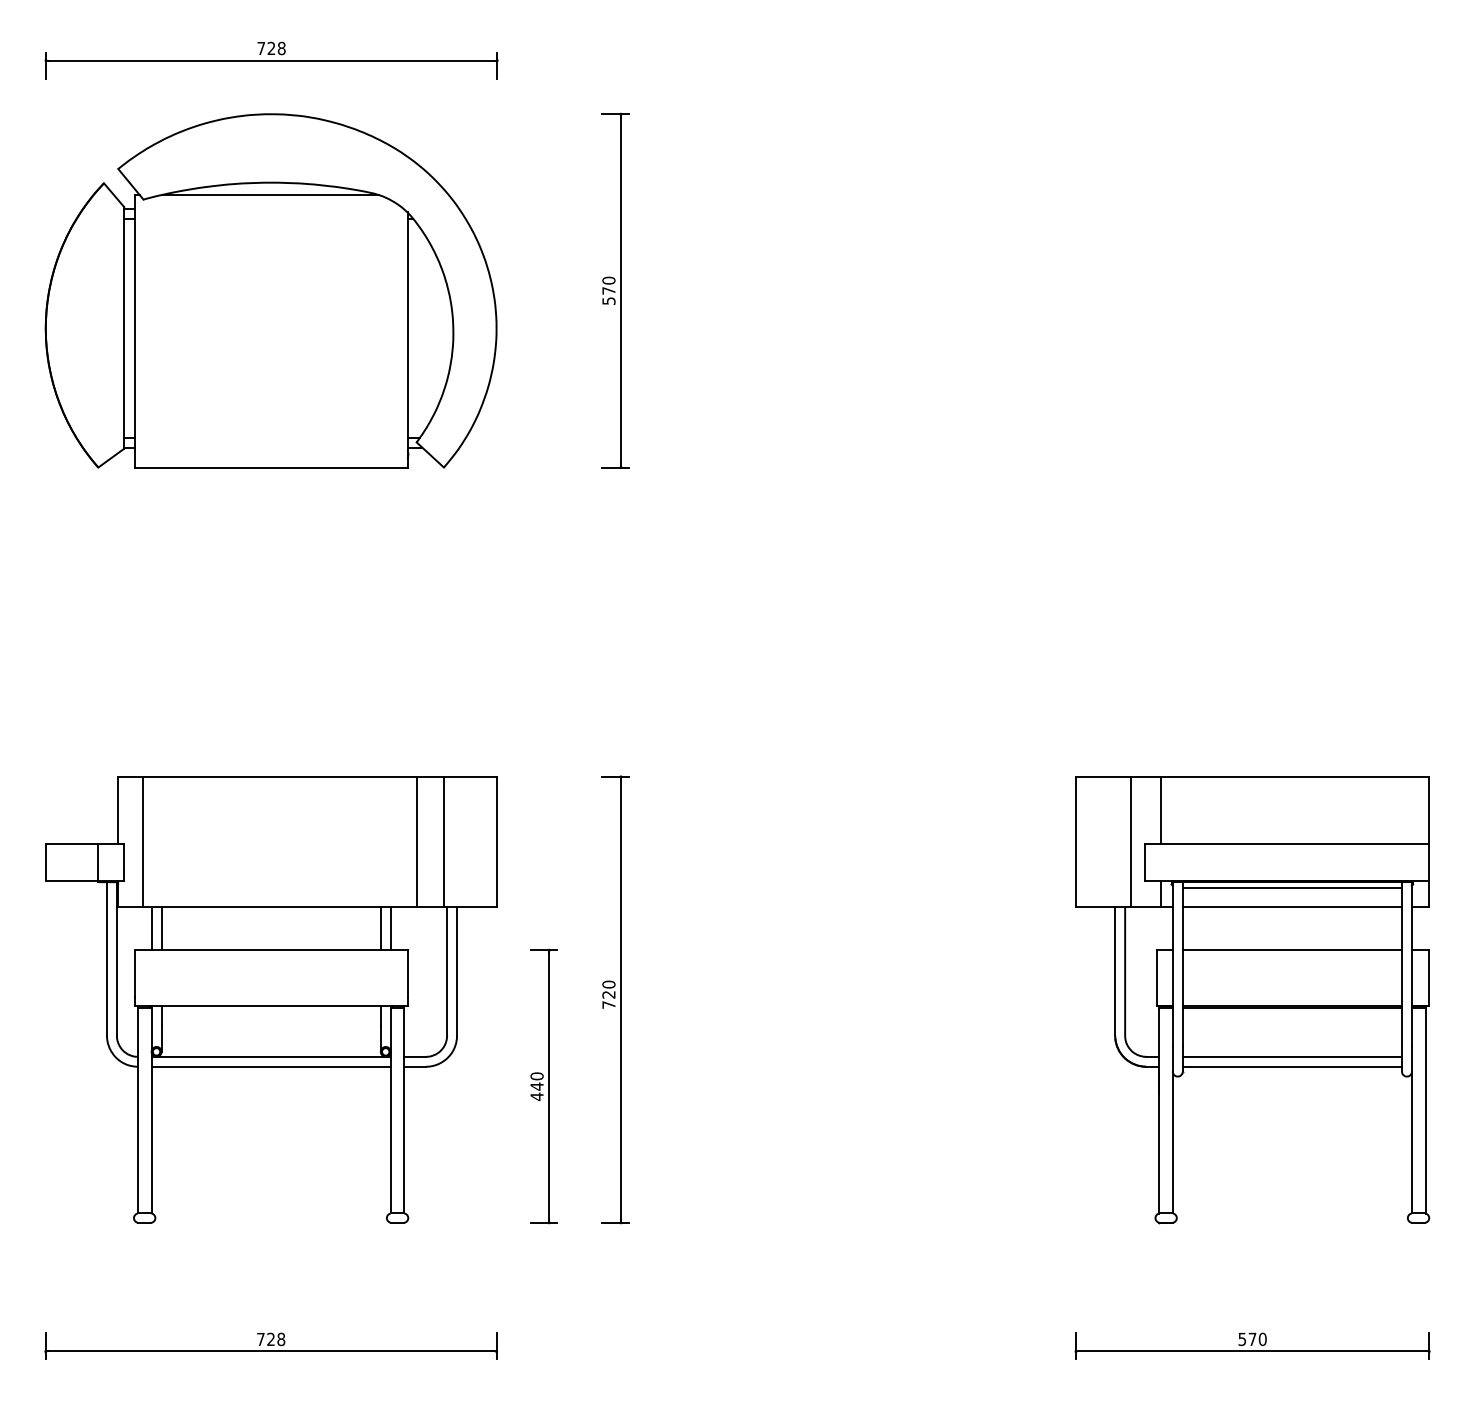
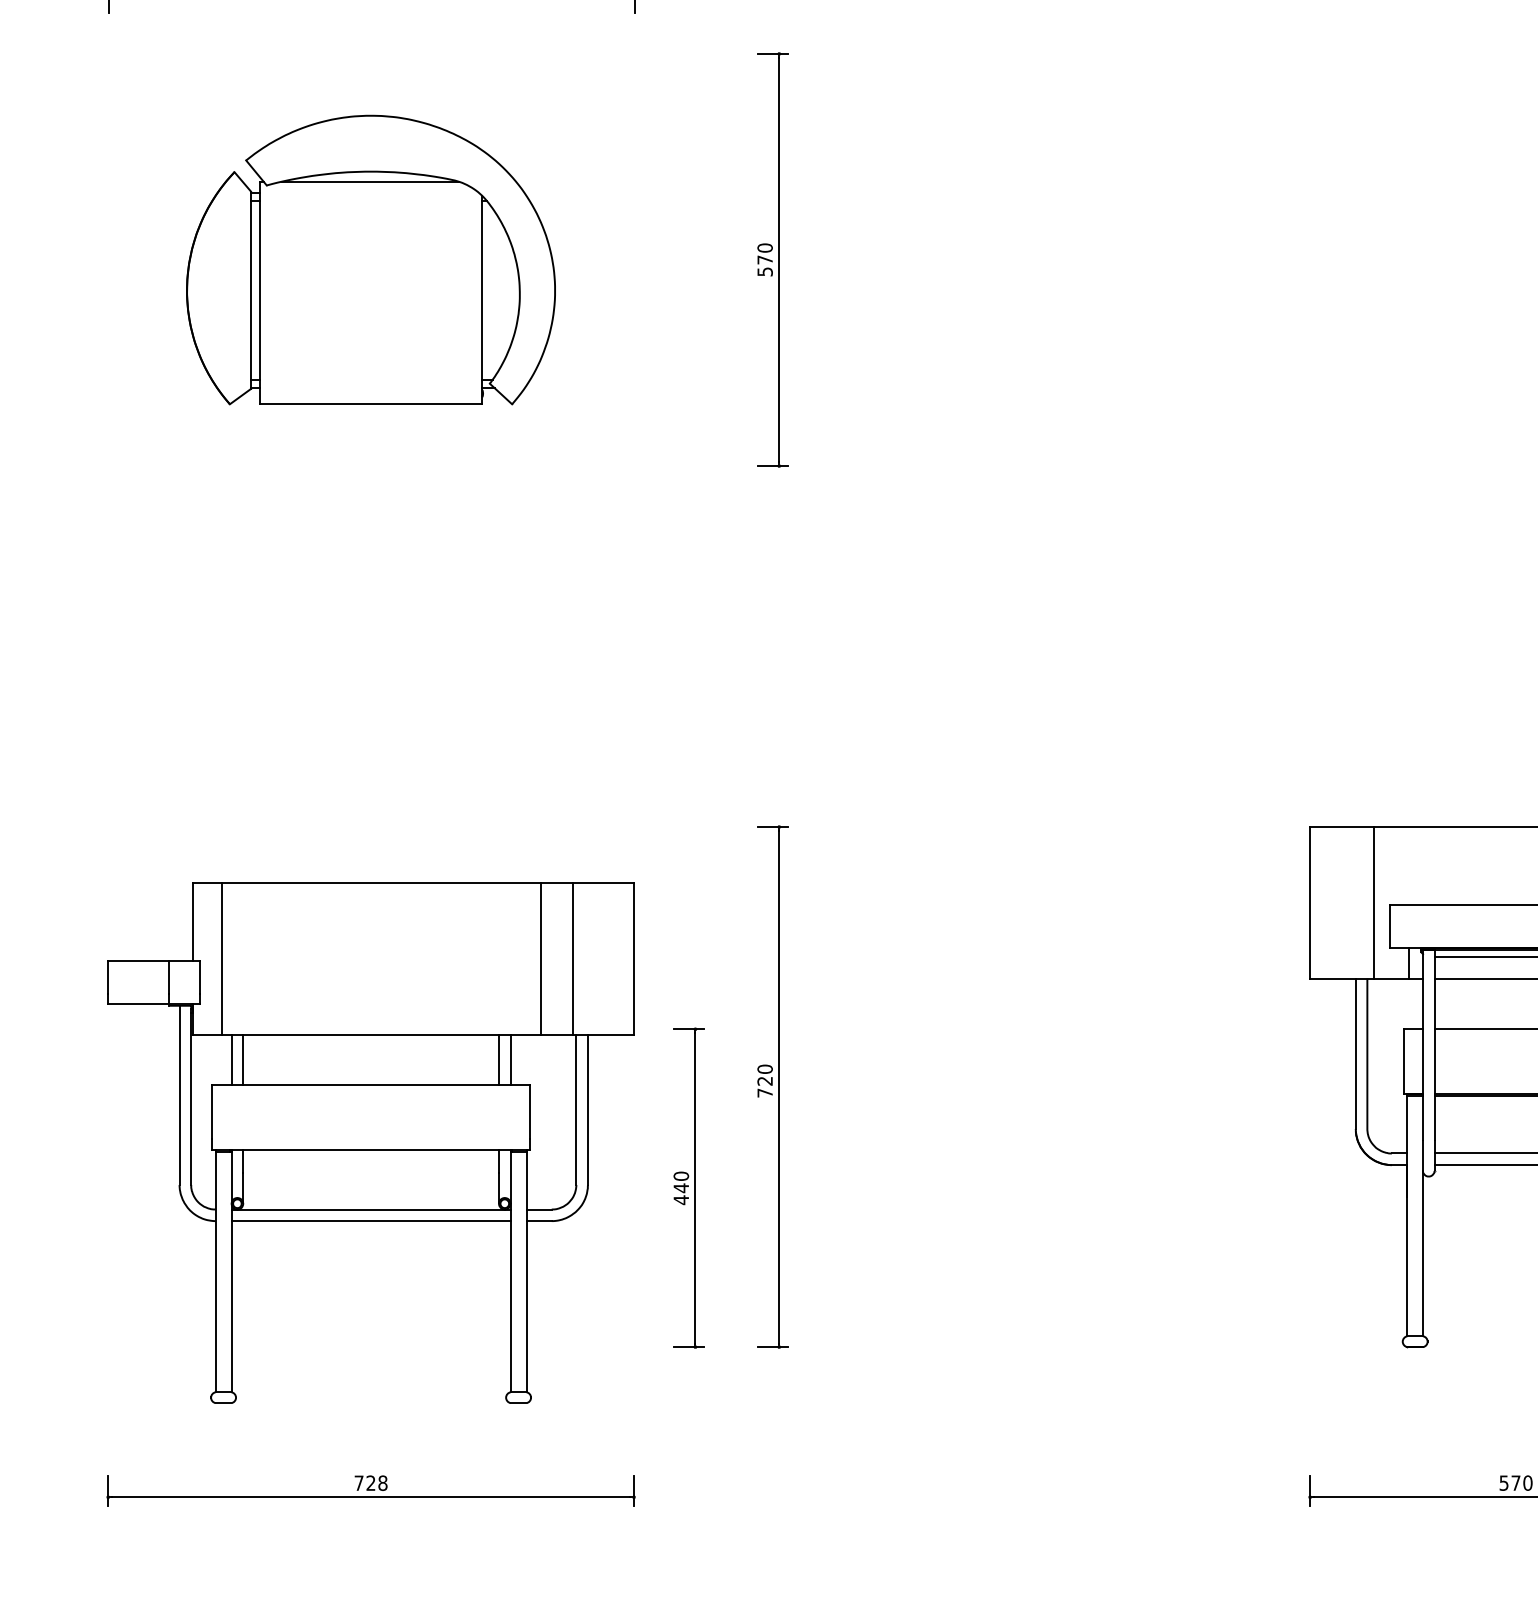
part: (270, 290) -> (370, 259), size x0.7
line: (1161, 809) -> (1409, 864), removed
part: (271, 999) -> (371, 1142), moved

